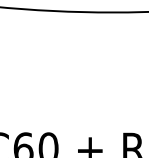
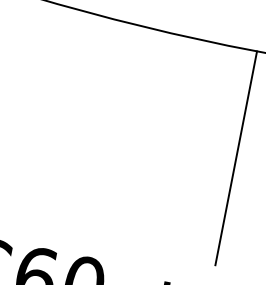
line: (112, 68) -> (235, 158), added

